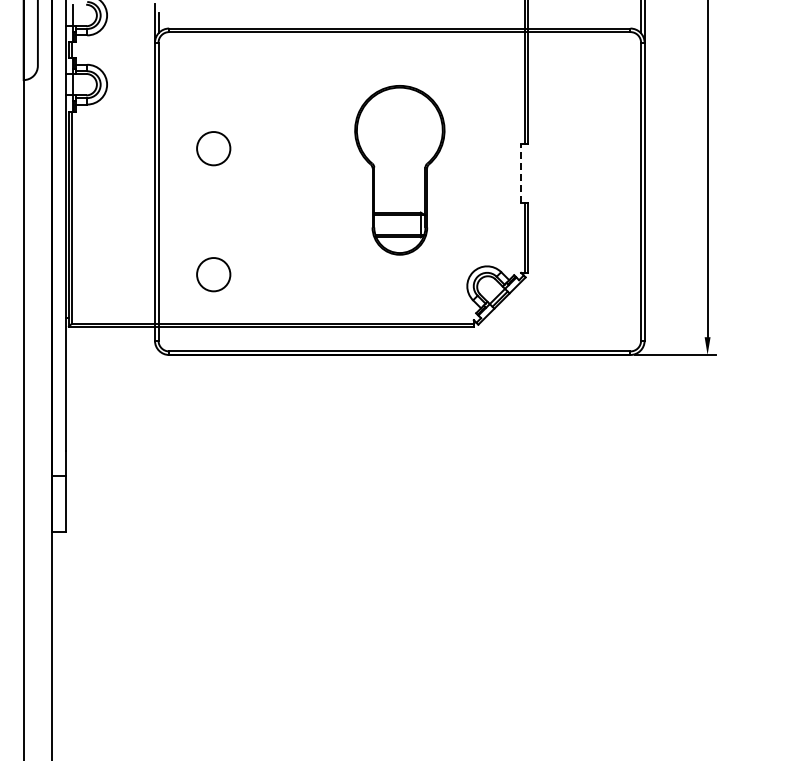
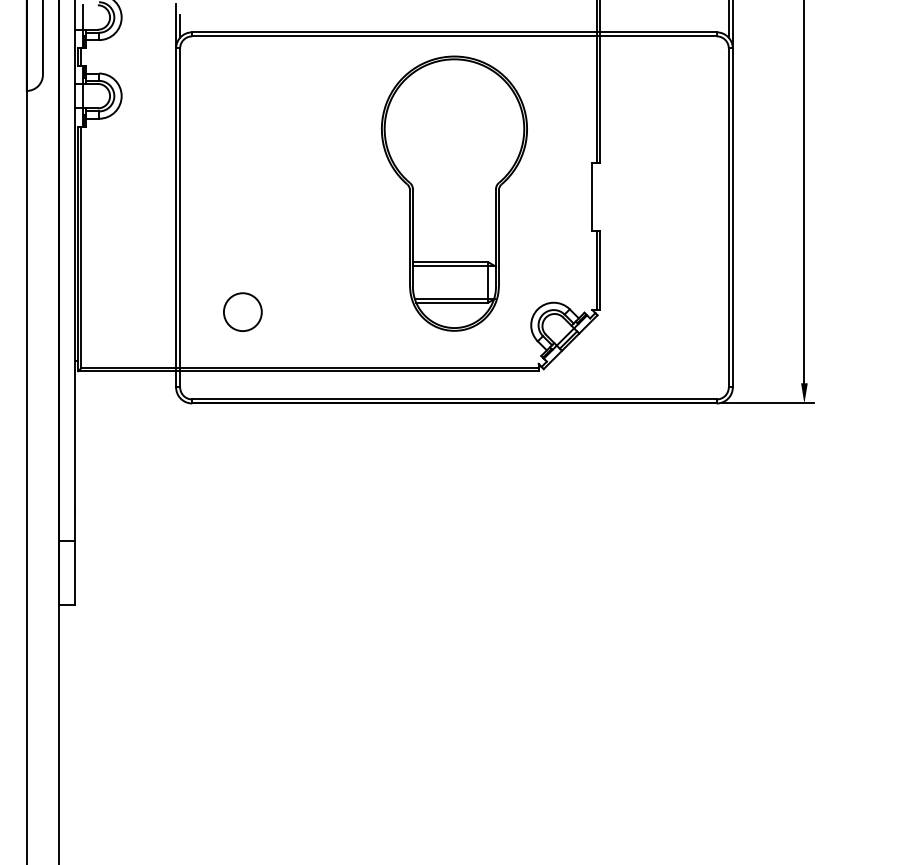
circle: (213, 148) -> (242, 168), removed
part: (399, 169) -> (454, 192), size x1.43
line: (521, 173) -> (592, 197), dashed -> solid

